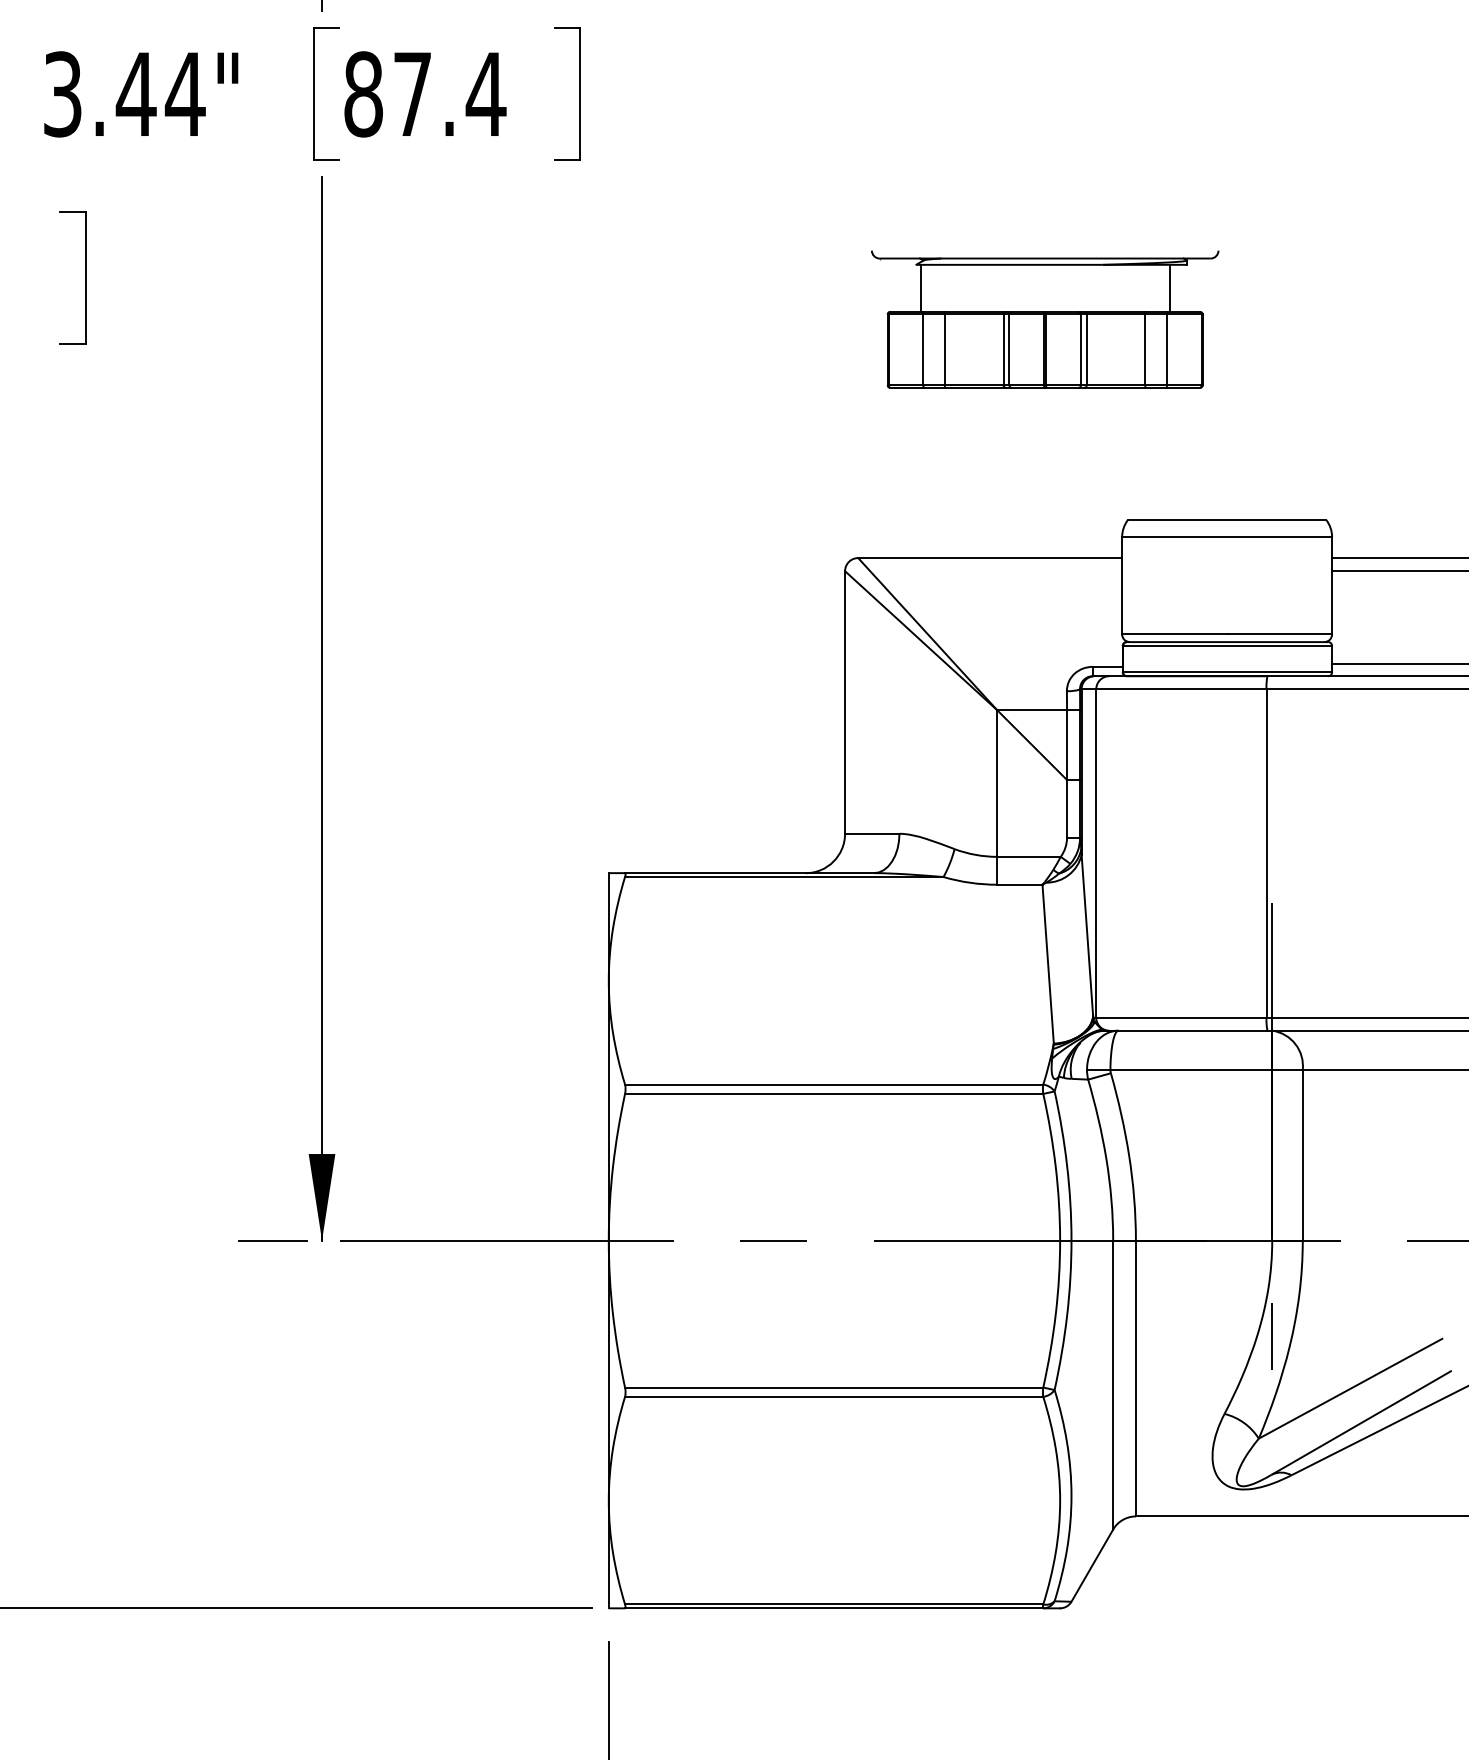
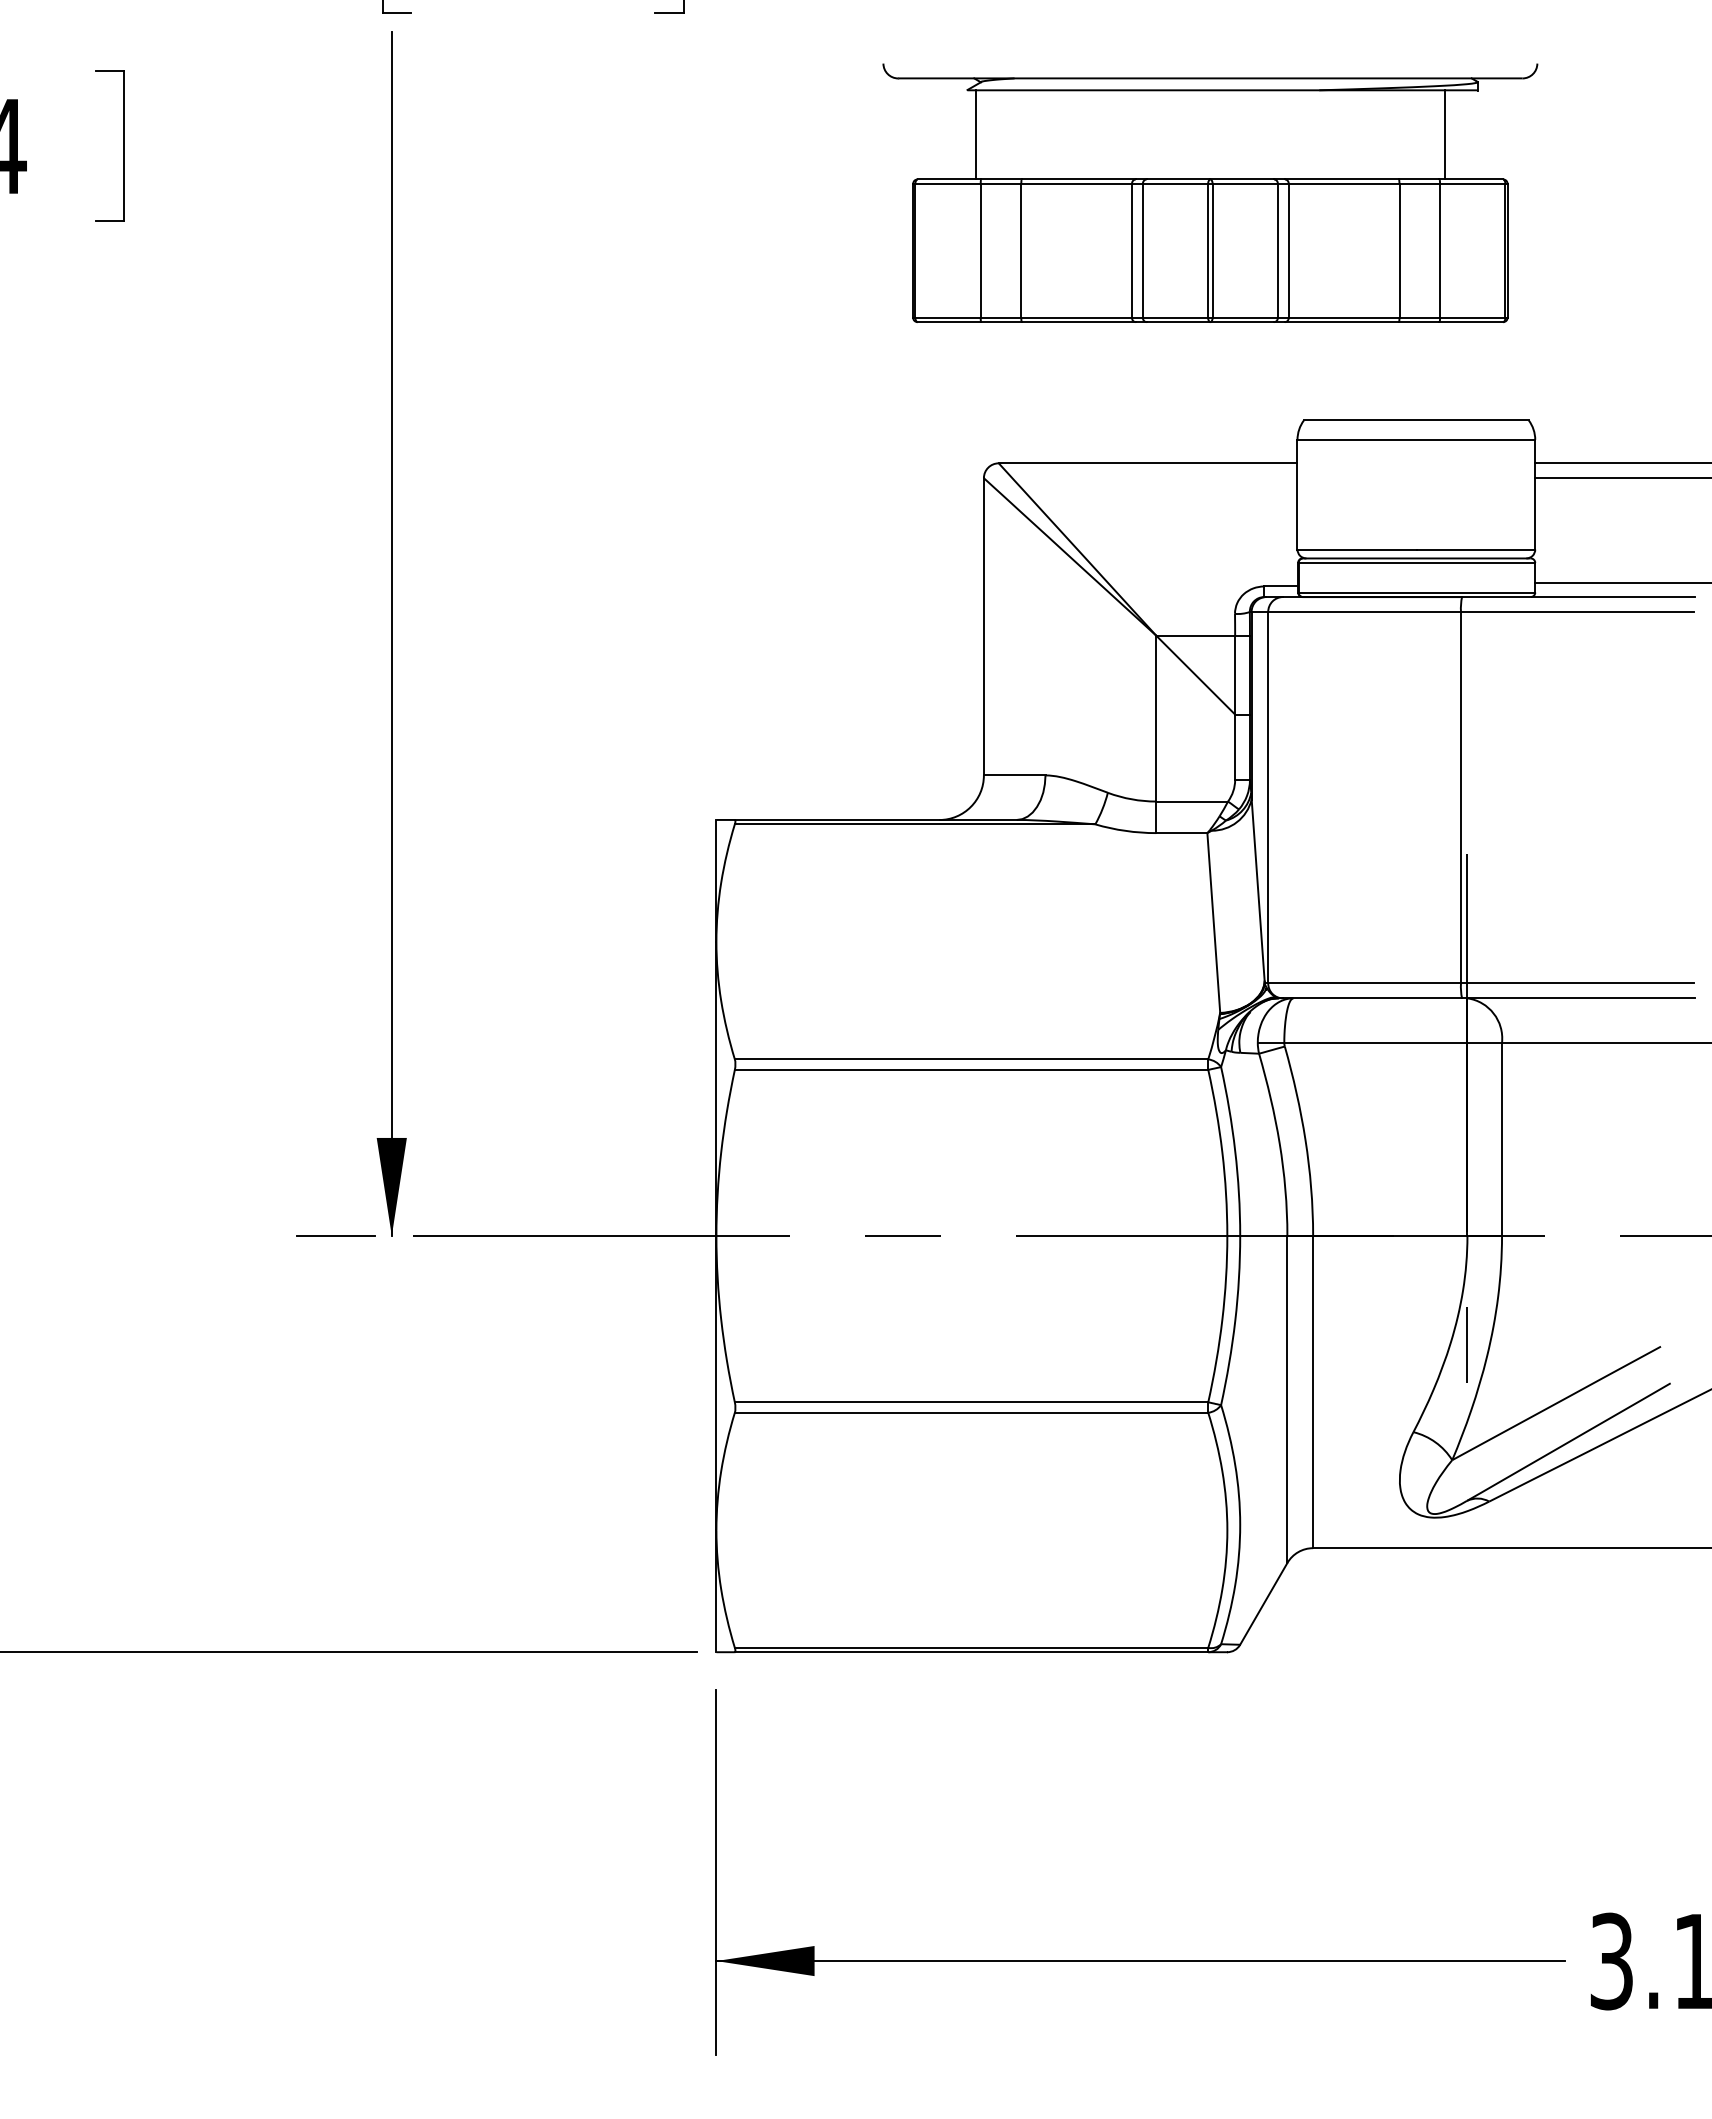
part: (1045, 318) -> (1210, 192), size x1.67

